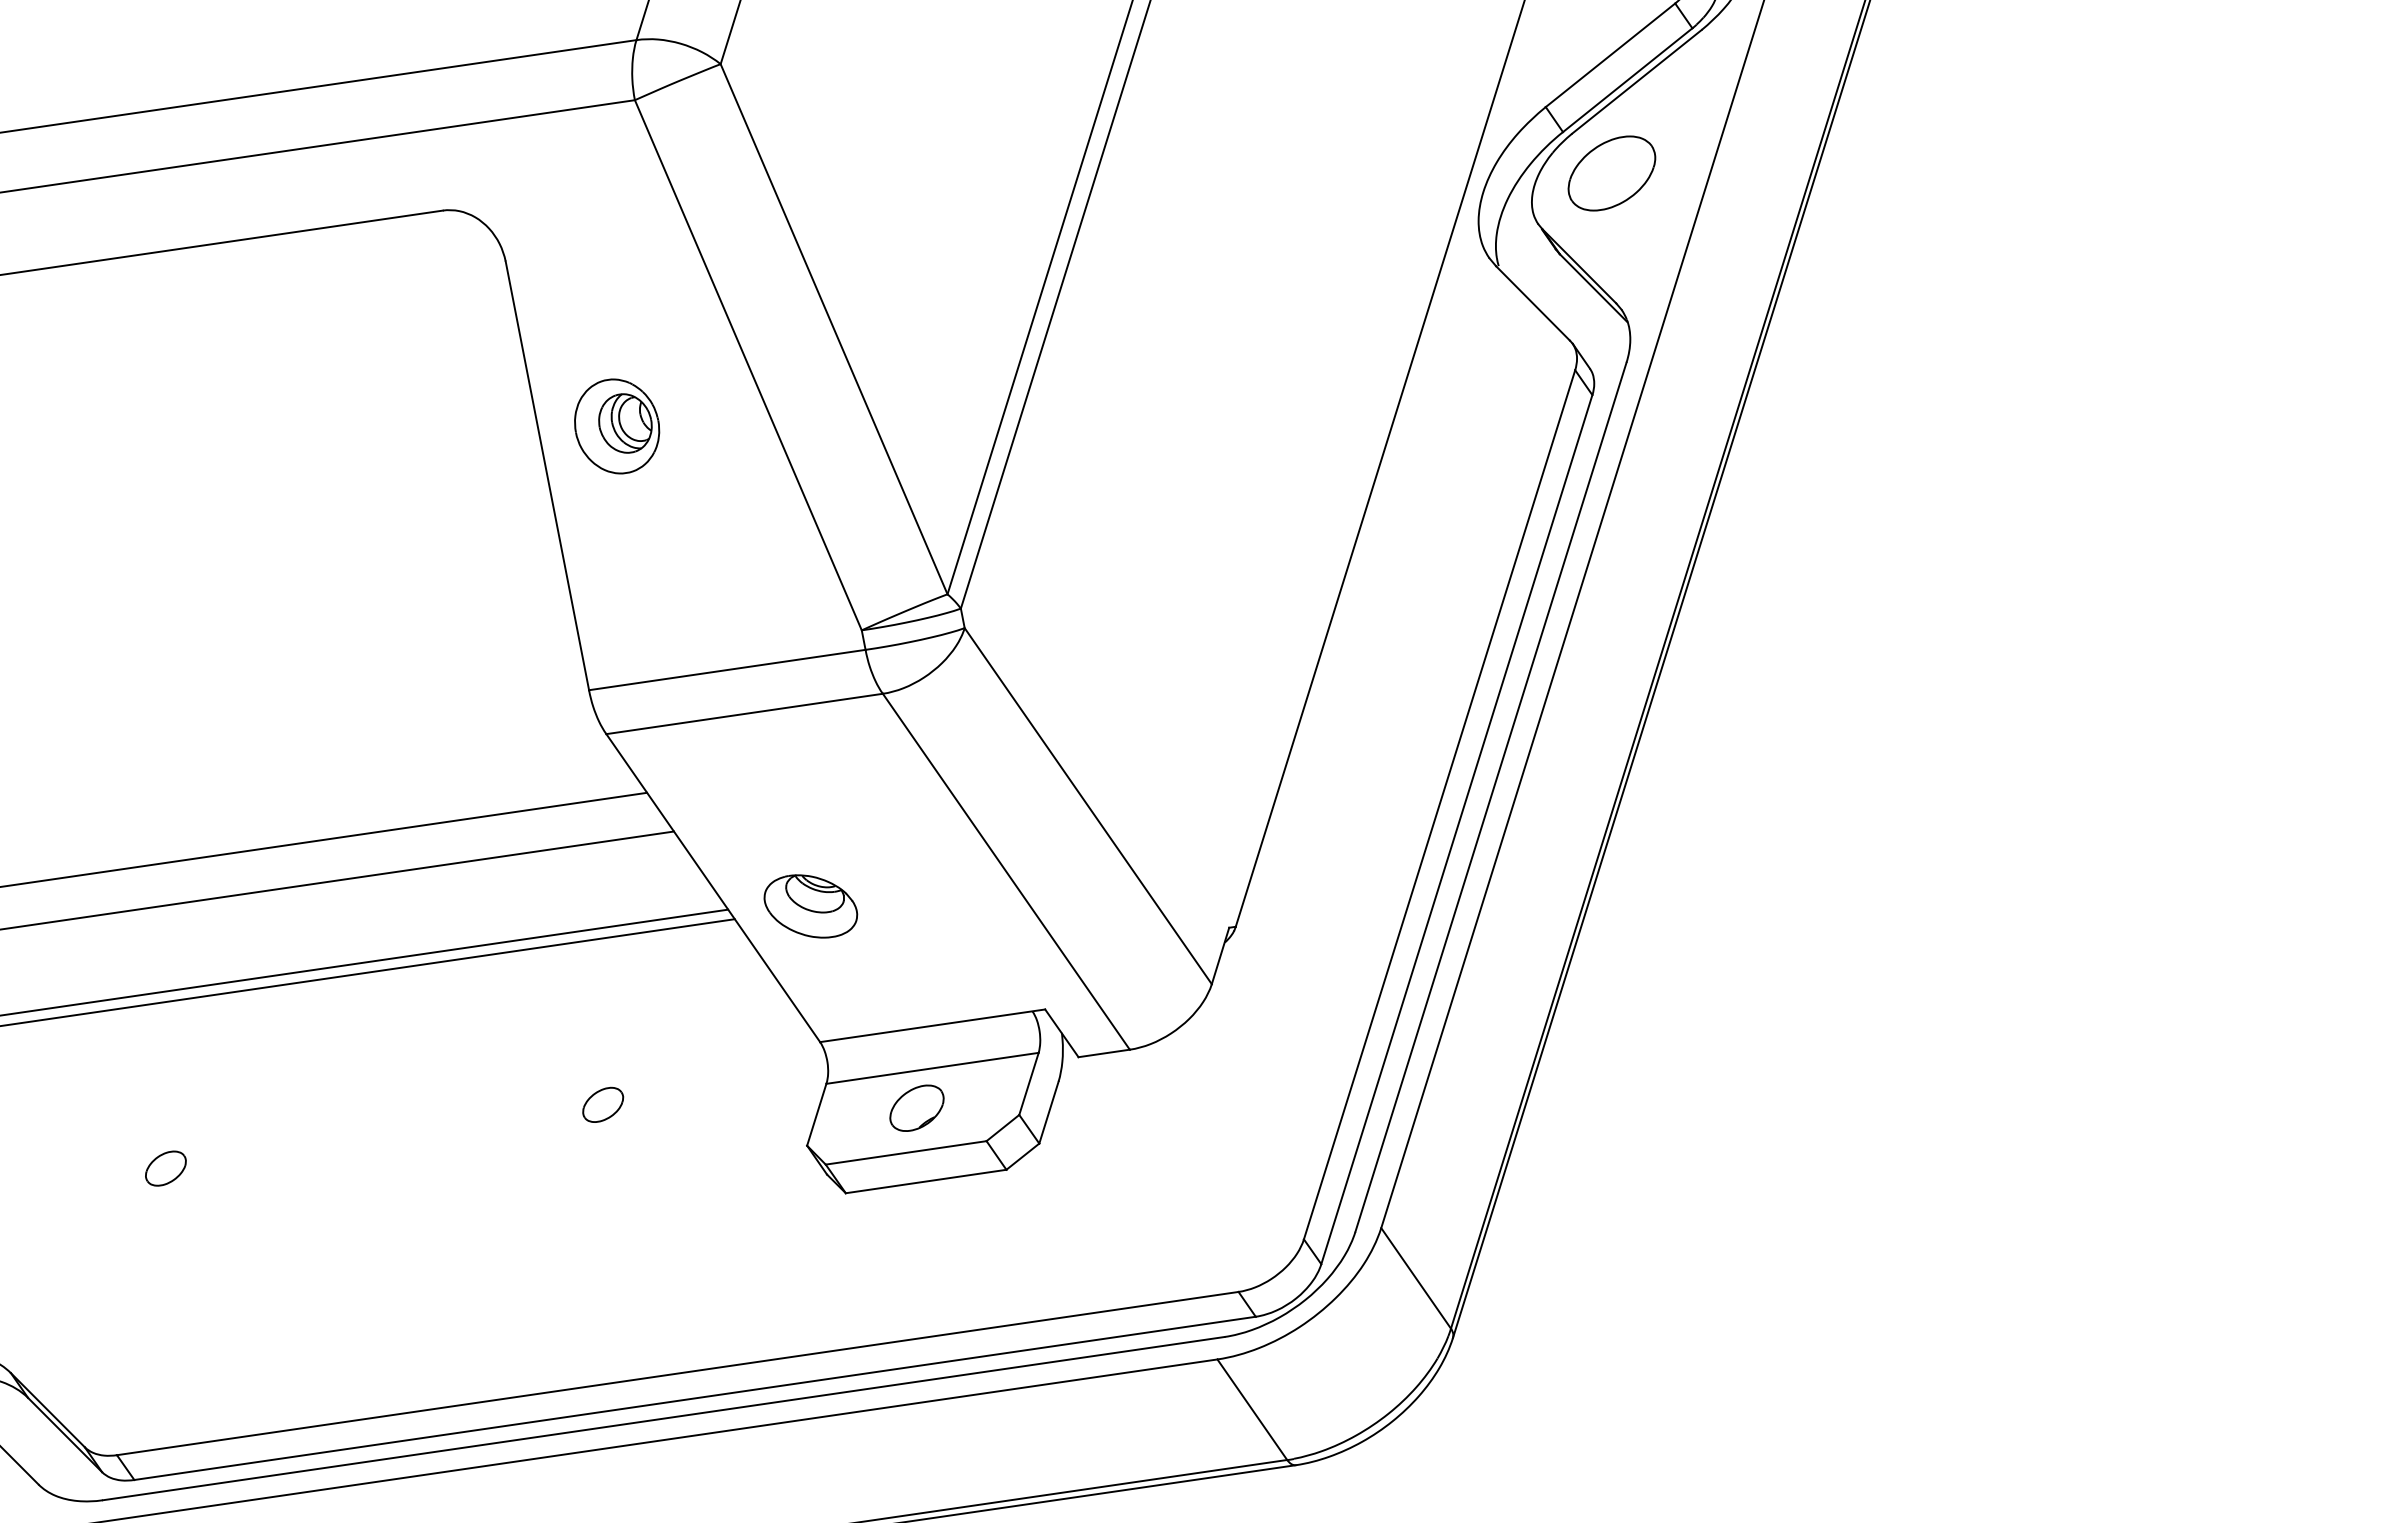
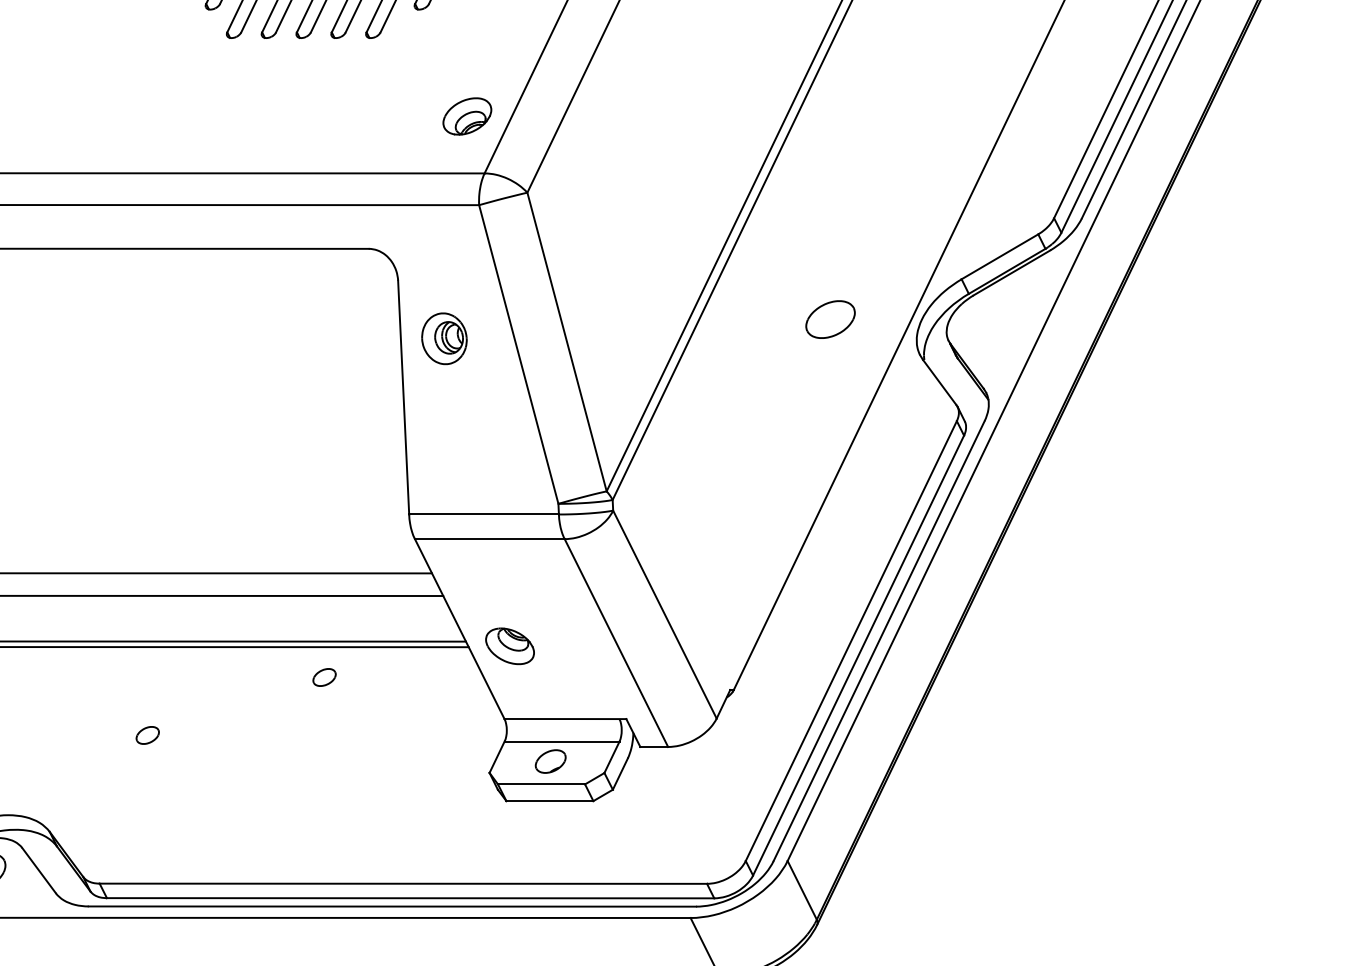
part: (1611, 173) -> (830, 319), moved
part: (617, 425) -> (444, 338), moved
part: (603, 1104) -> (324, 677), moved

